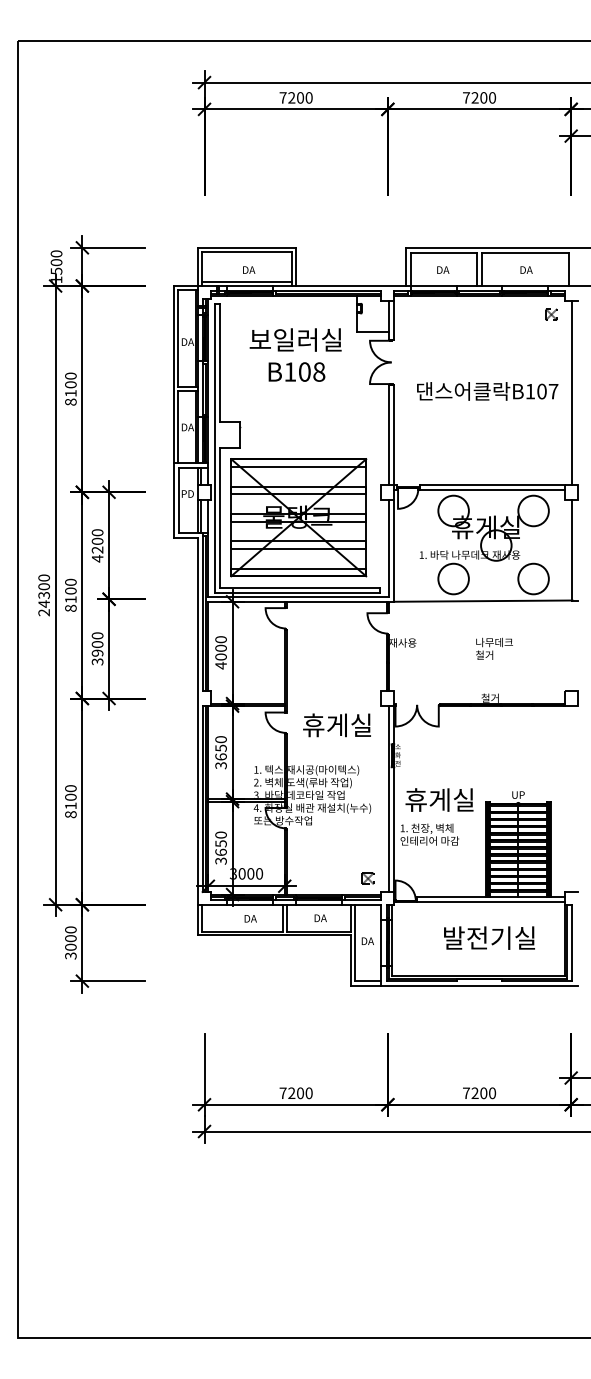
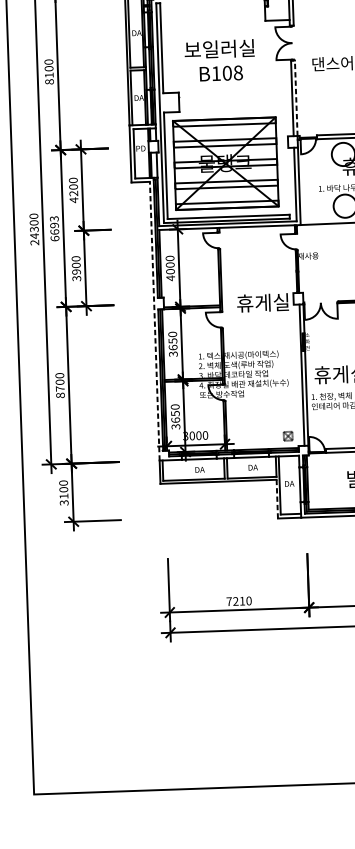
text: (295, 354) -> (219, 60), moved
line: (394, 435) -> (296, 98), solid -> dashed
text: (70, 594) -> (54, 228), 8100 -> 6693
line: (198, 720) -> (155, 320), solid -> dashed
text: (336, 725) -> (262, 303), moved
text: (70, 805) -> (59, 388), 8100 -> 8700
text: (70, 946) -> (63, 495), 3000 -> 3100
line: (350, 961) -> (276, 499), solid -> dashed
text: (300, 1093) -> (242, 601), 7200 -> 7210

